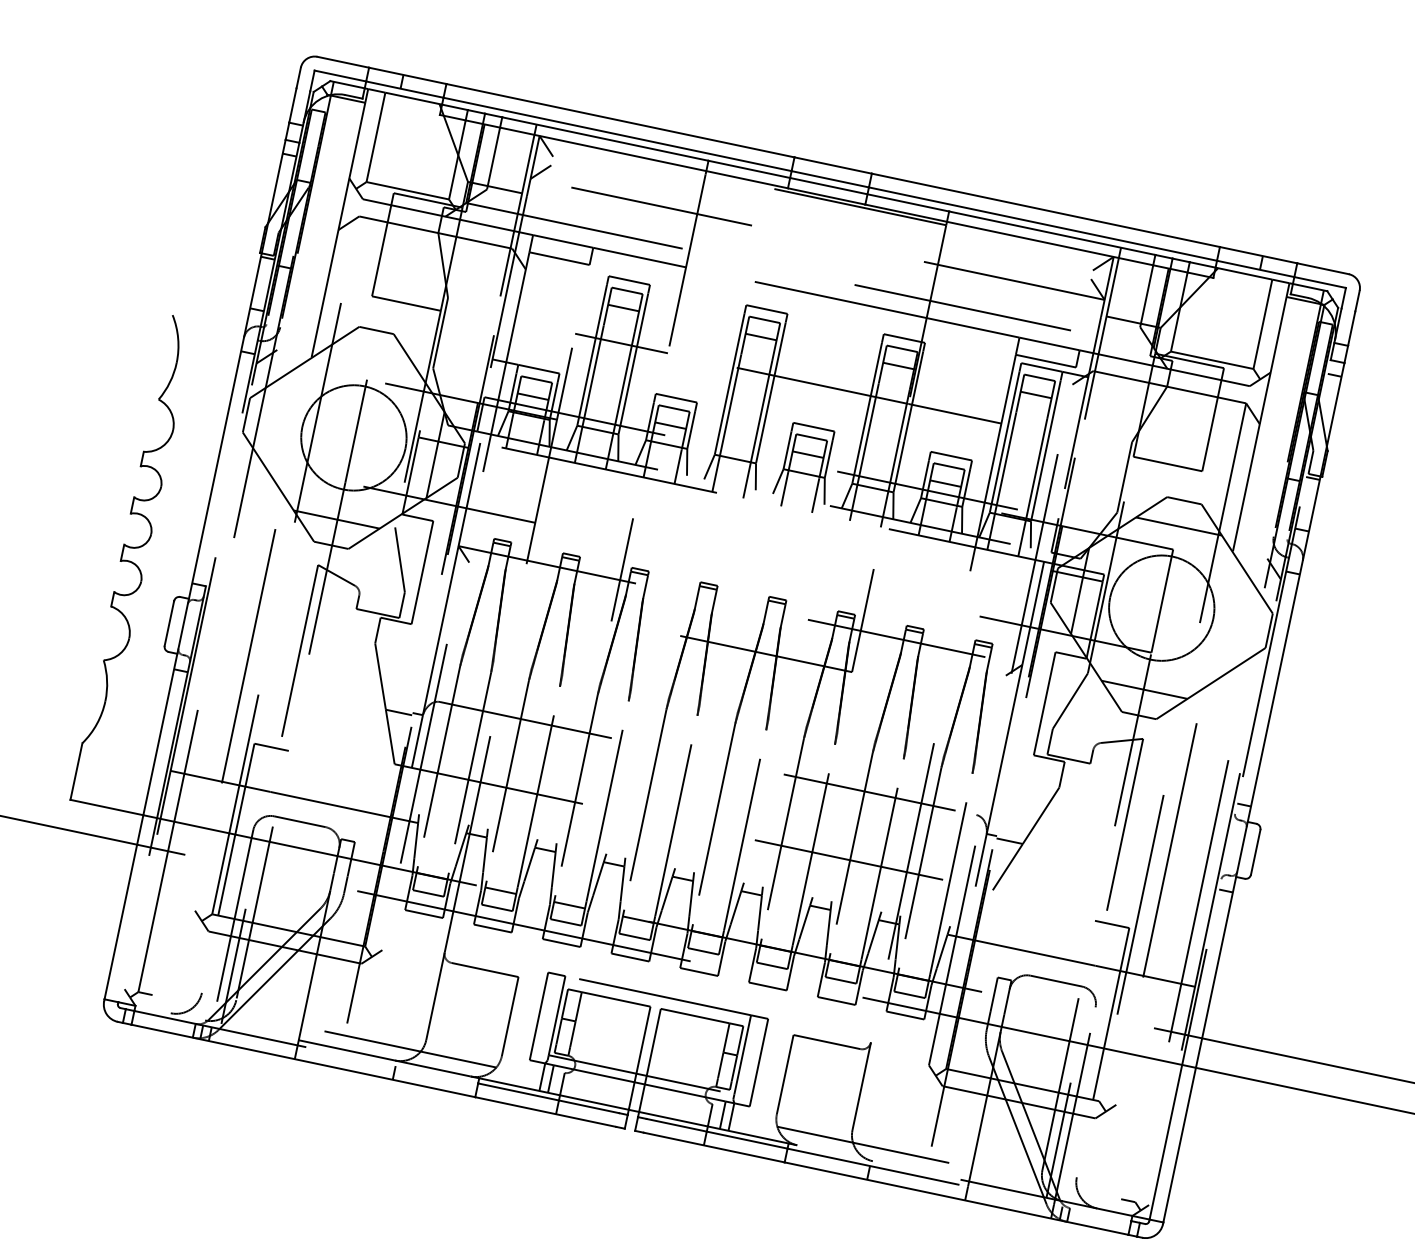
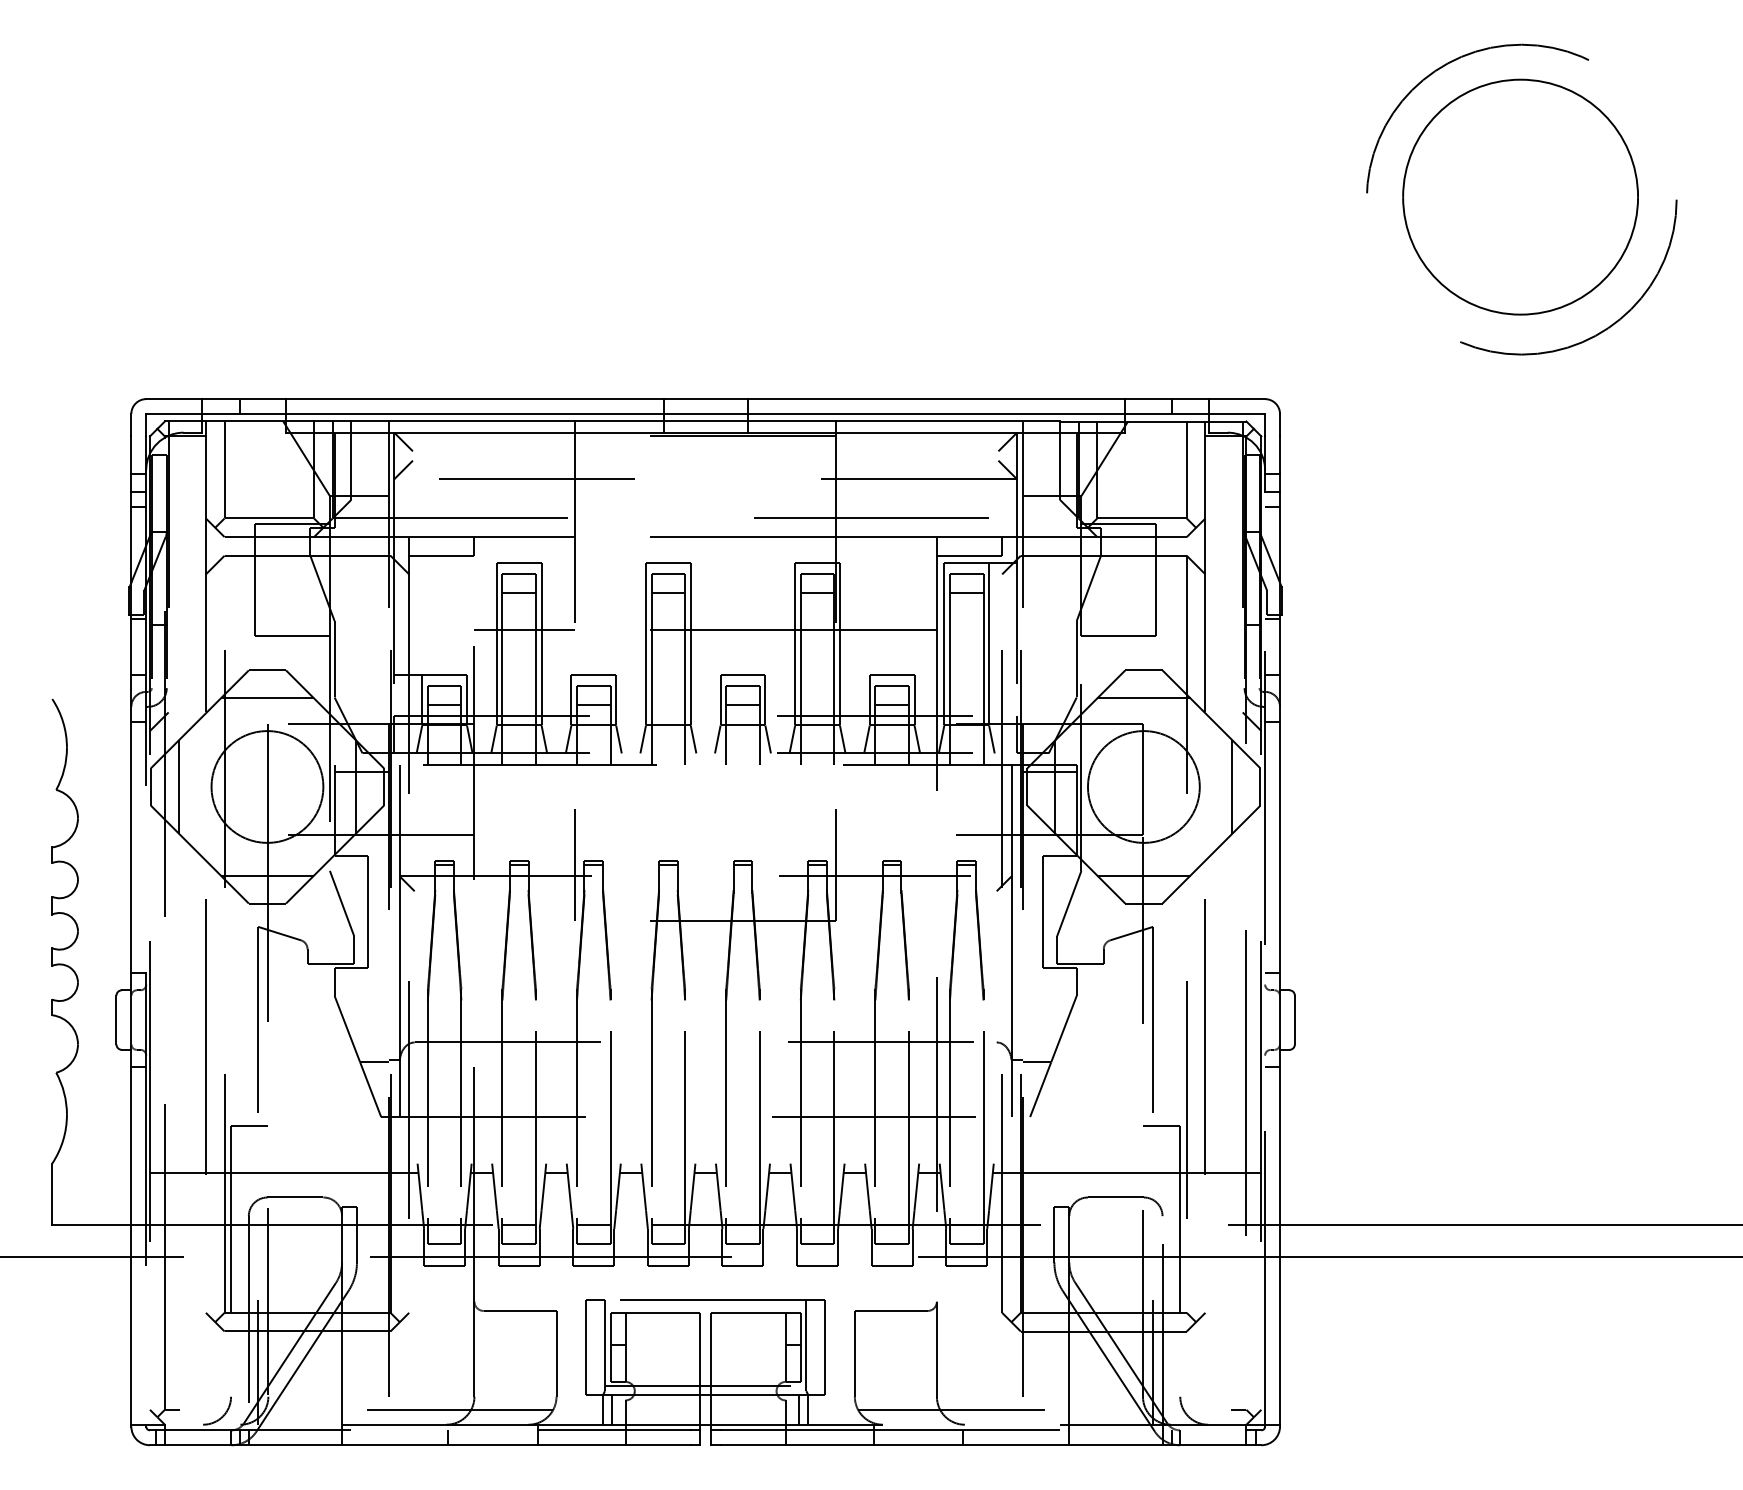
line: (371, 356) -> (267, 698), added
line: (272, 420) -> (178, 786), added
line: (1243, 624) -> (1232, 786), added

